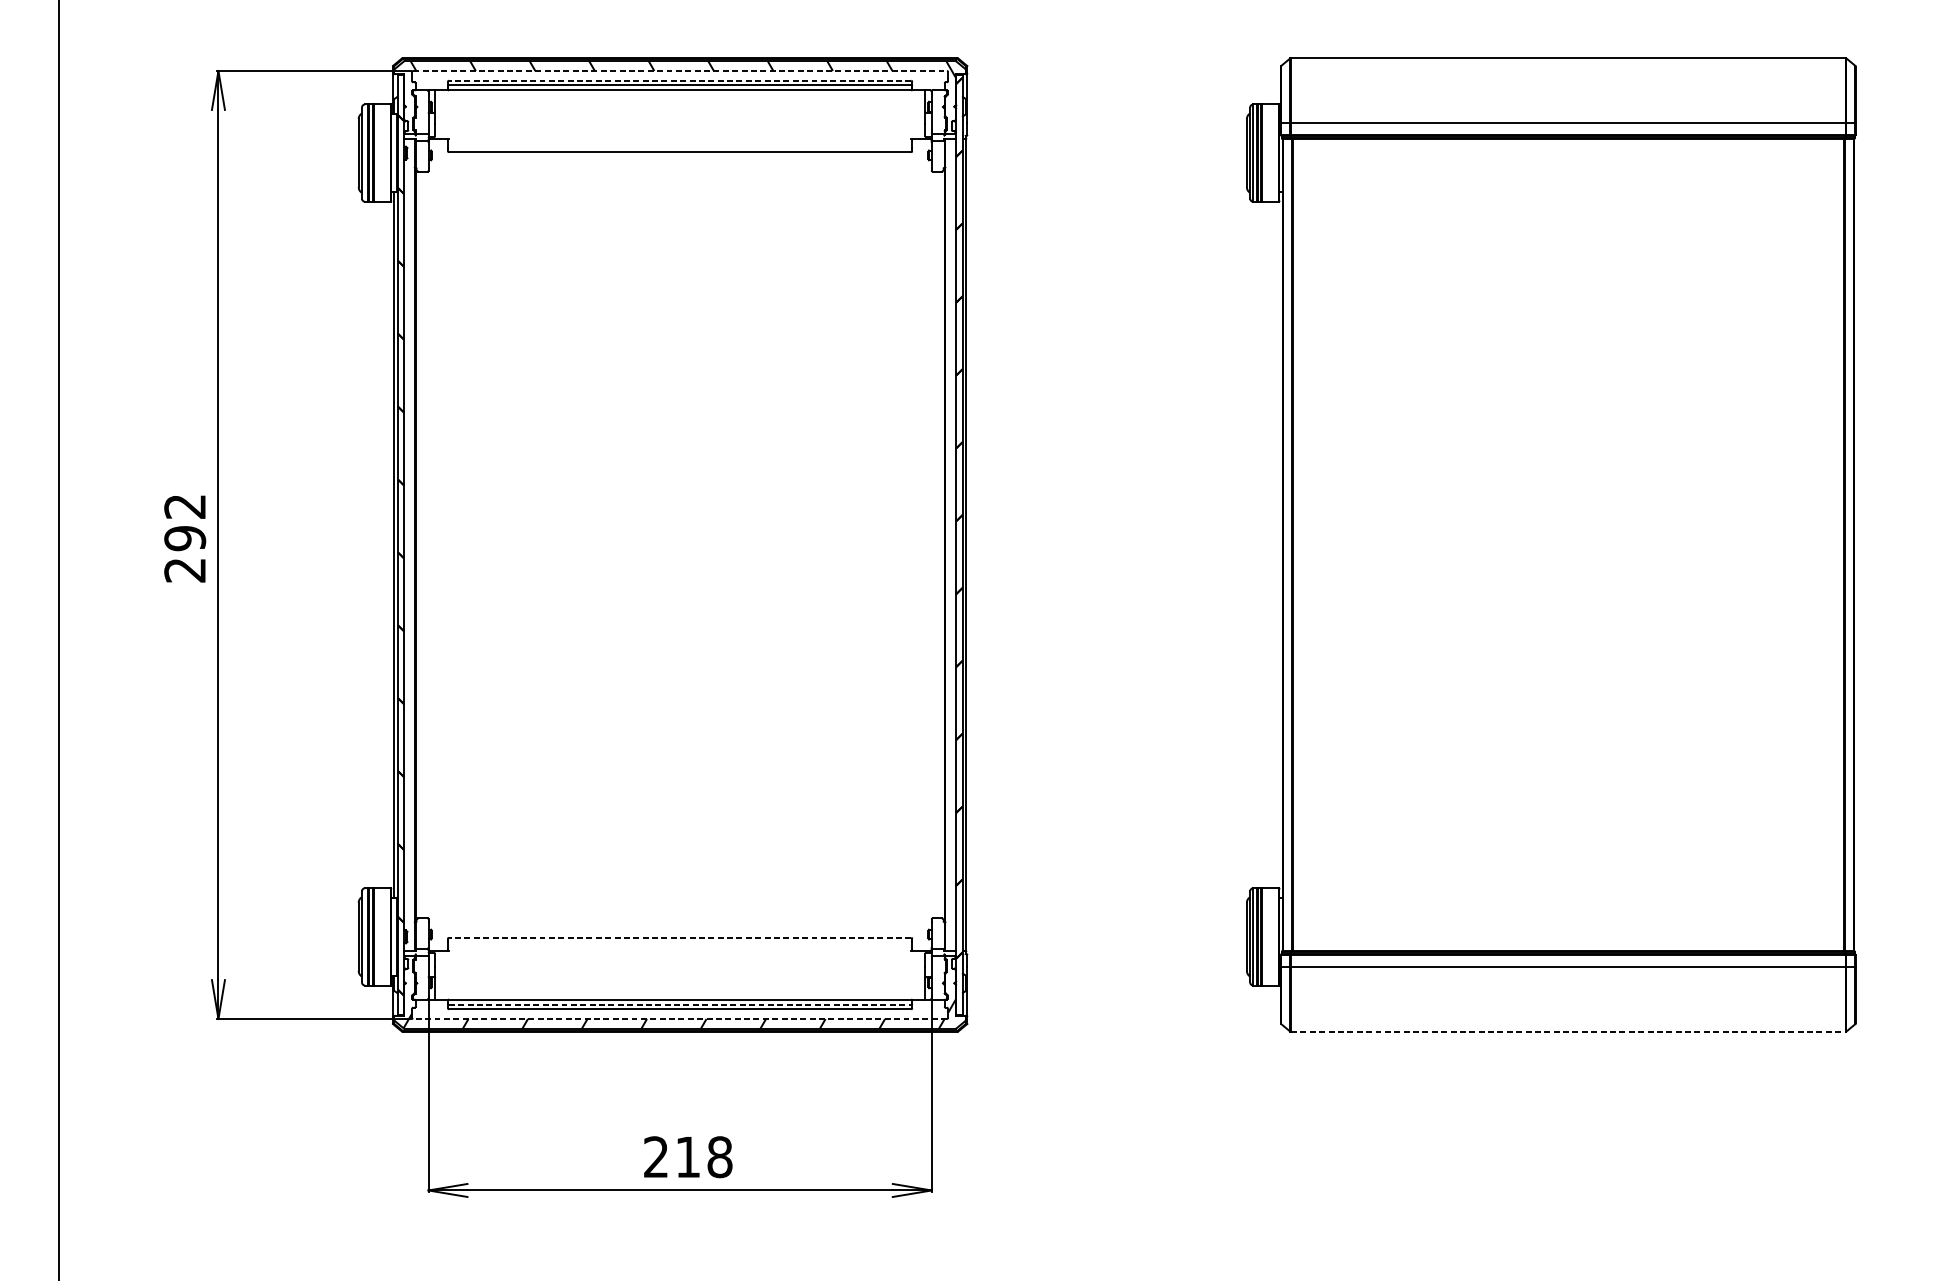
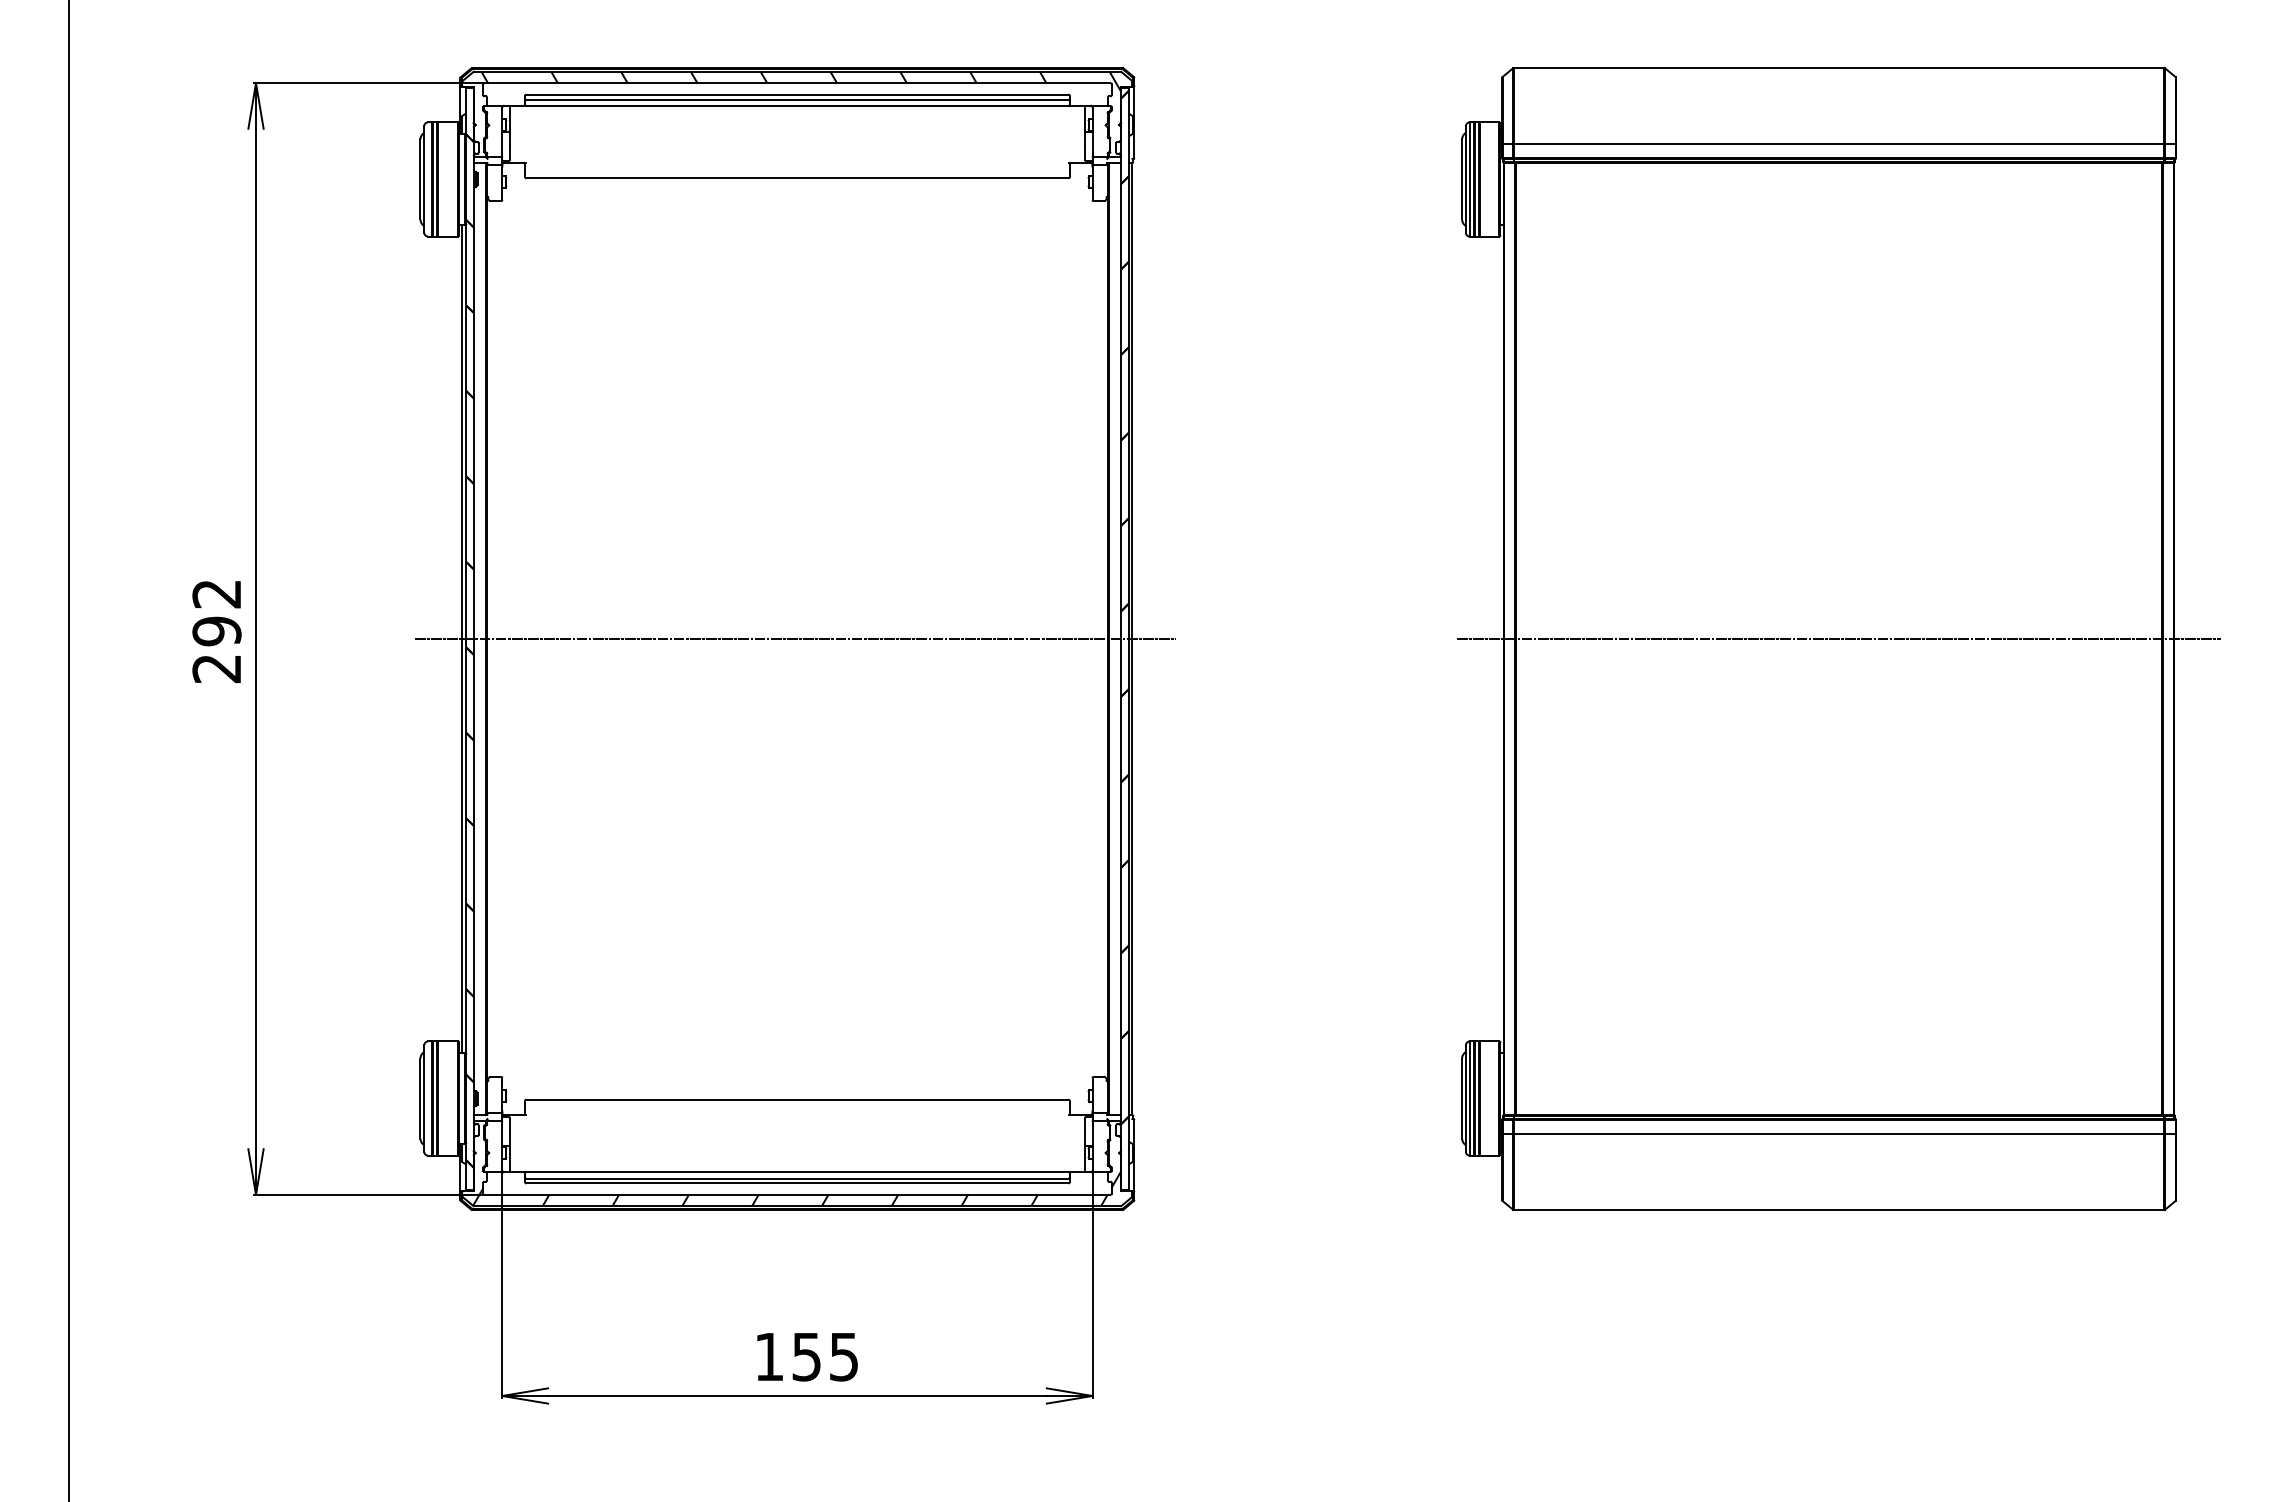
line: (680, 71) -> (797, 83), dashed -> solid
line: (679, 80) -> (796, 94), dashed -> solid
line: (678, 545) -> (795, 639), added
line: (1567, 545) -> (1838, 639), added
line: (679, 937) -> (796, 1099), dashed -> solid
line: (680, 1005) -> (797, 1178), dashed -> solid
line: (680, 1018) -> (797, 1194), dashed -> solid
line: (1568, 1032) -> (1839, 1210), dashed -> solid
text: (687, 1156) -> (806, 1356), 218 -> 155

